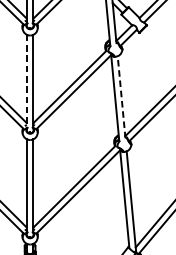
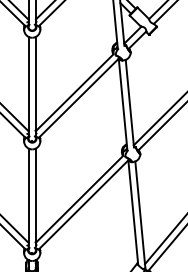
line: (26, 80) -> (28, 85), dashed -> solid
line: (121, 97) -> (129, 103), dashed -> solid

